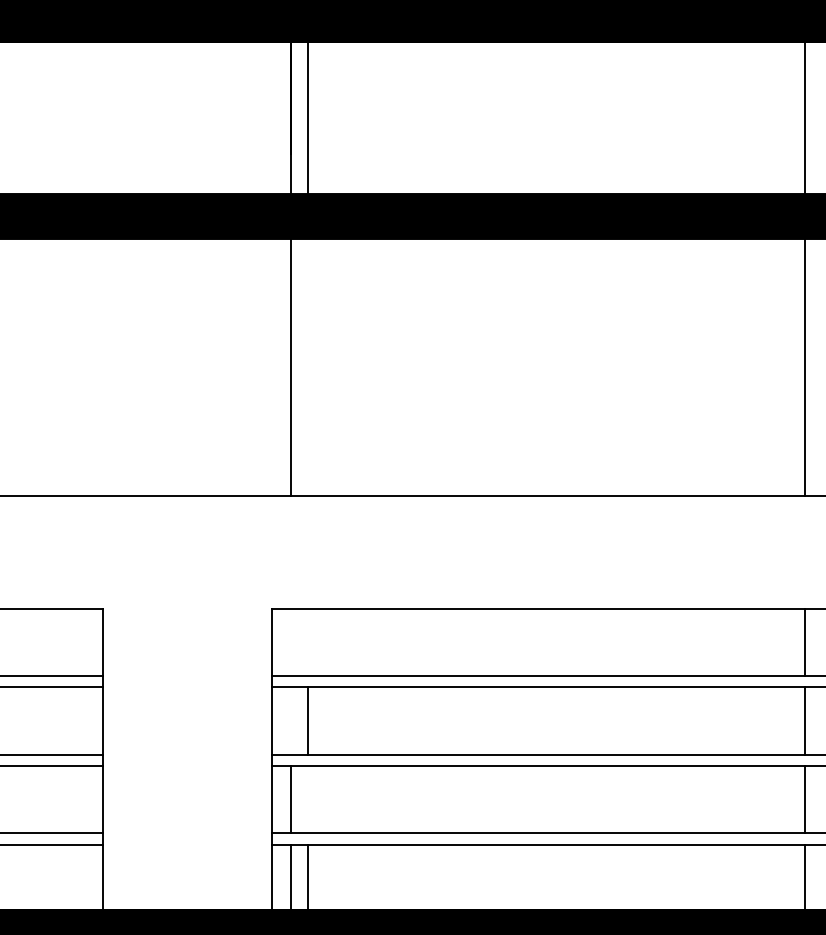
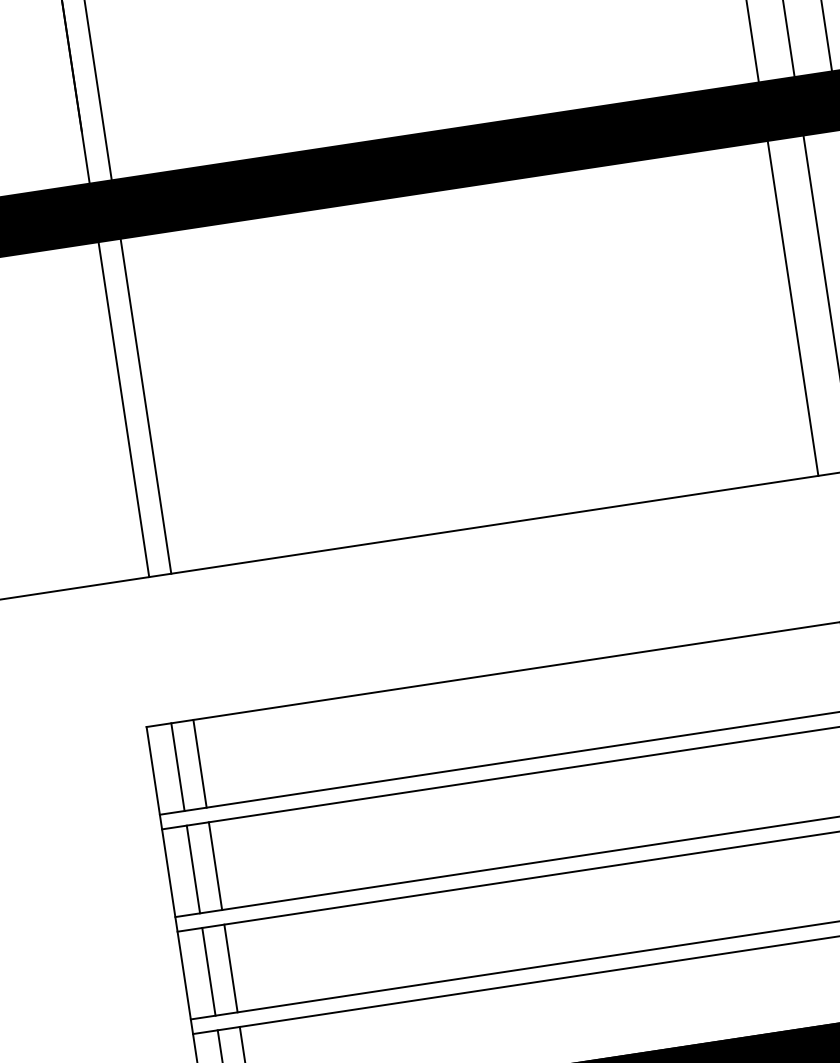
line: (307, 367) -> (145, 406), added
line: (290, 642) -> (177, 767), added
line: (307, 642) -> (199, 764), added
line: (290, 720) -> (192, 868), added
line: (307, 799) -> (230, 968), added

